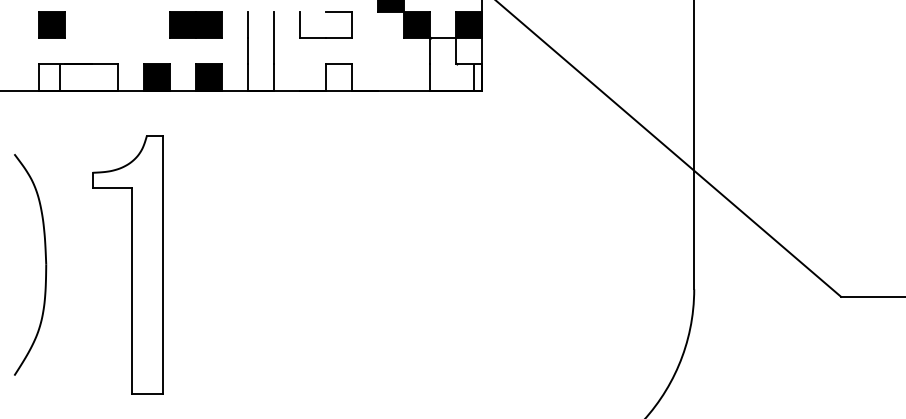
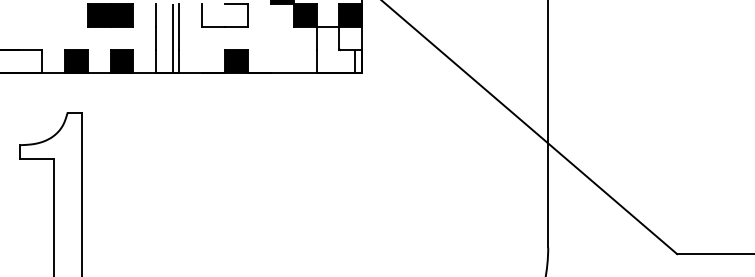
hatch: (266, 51) -> (172, 38), added
fill: (339, 77) -> (236, 61), added

